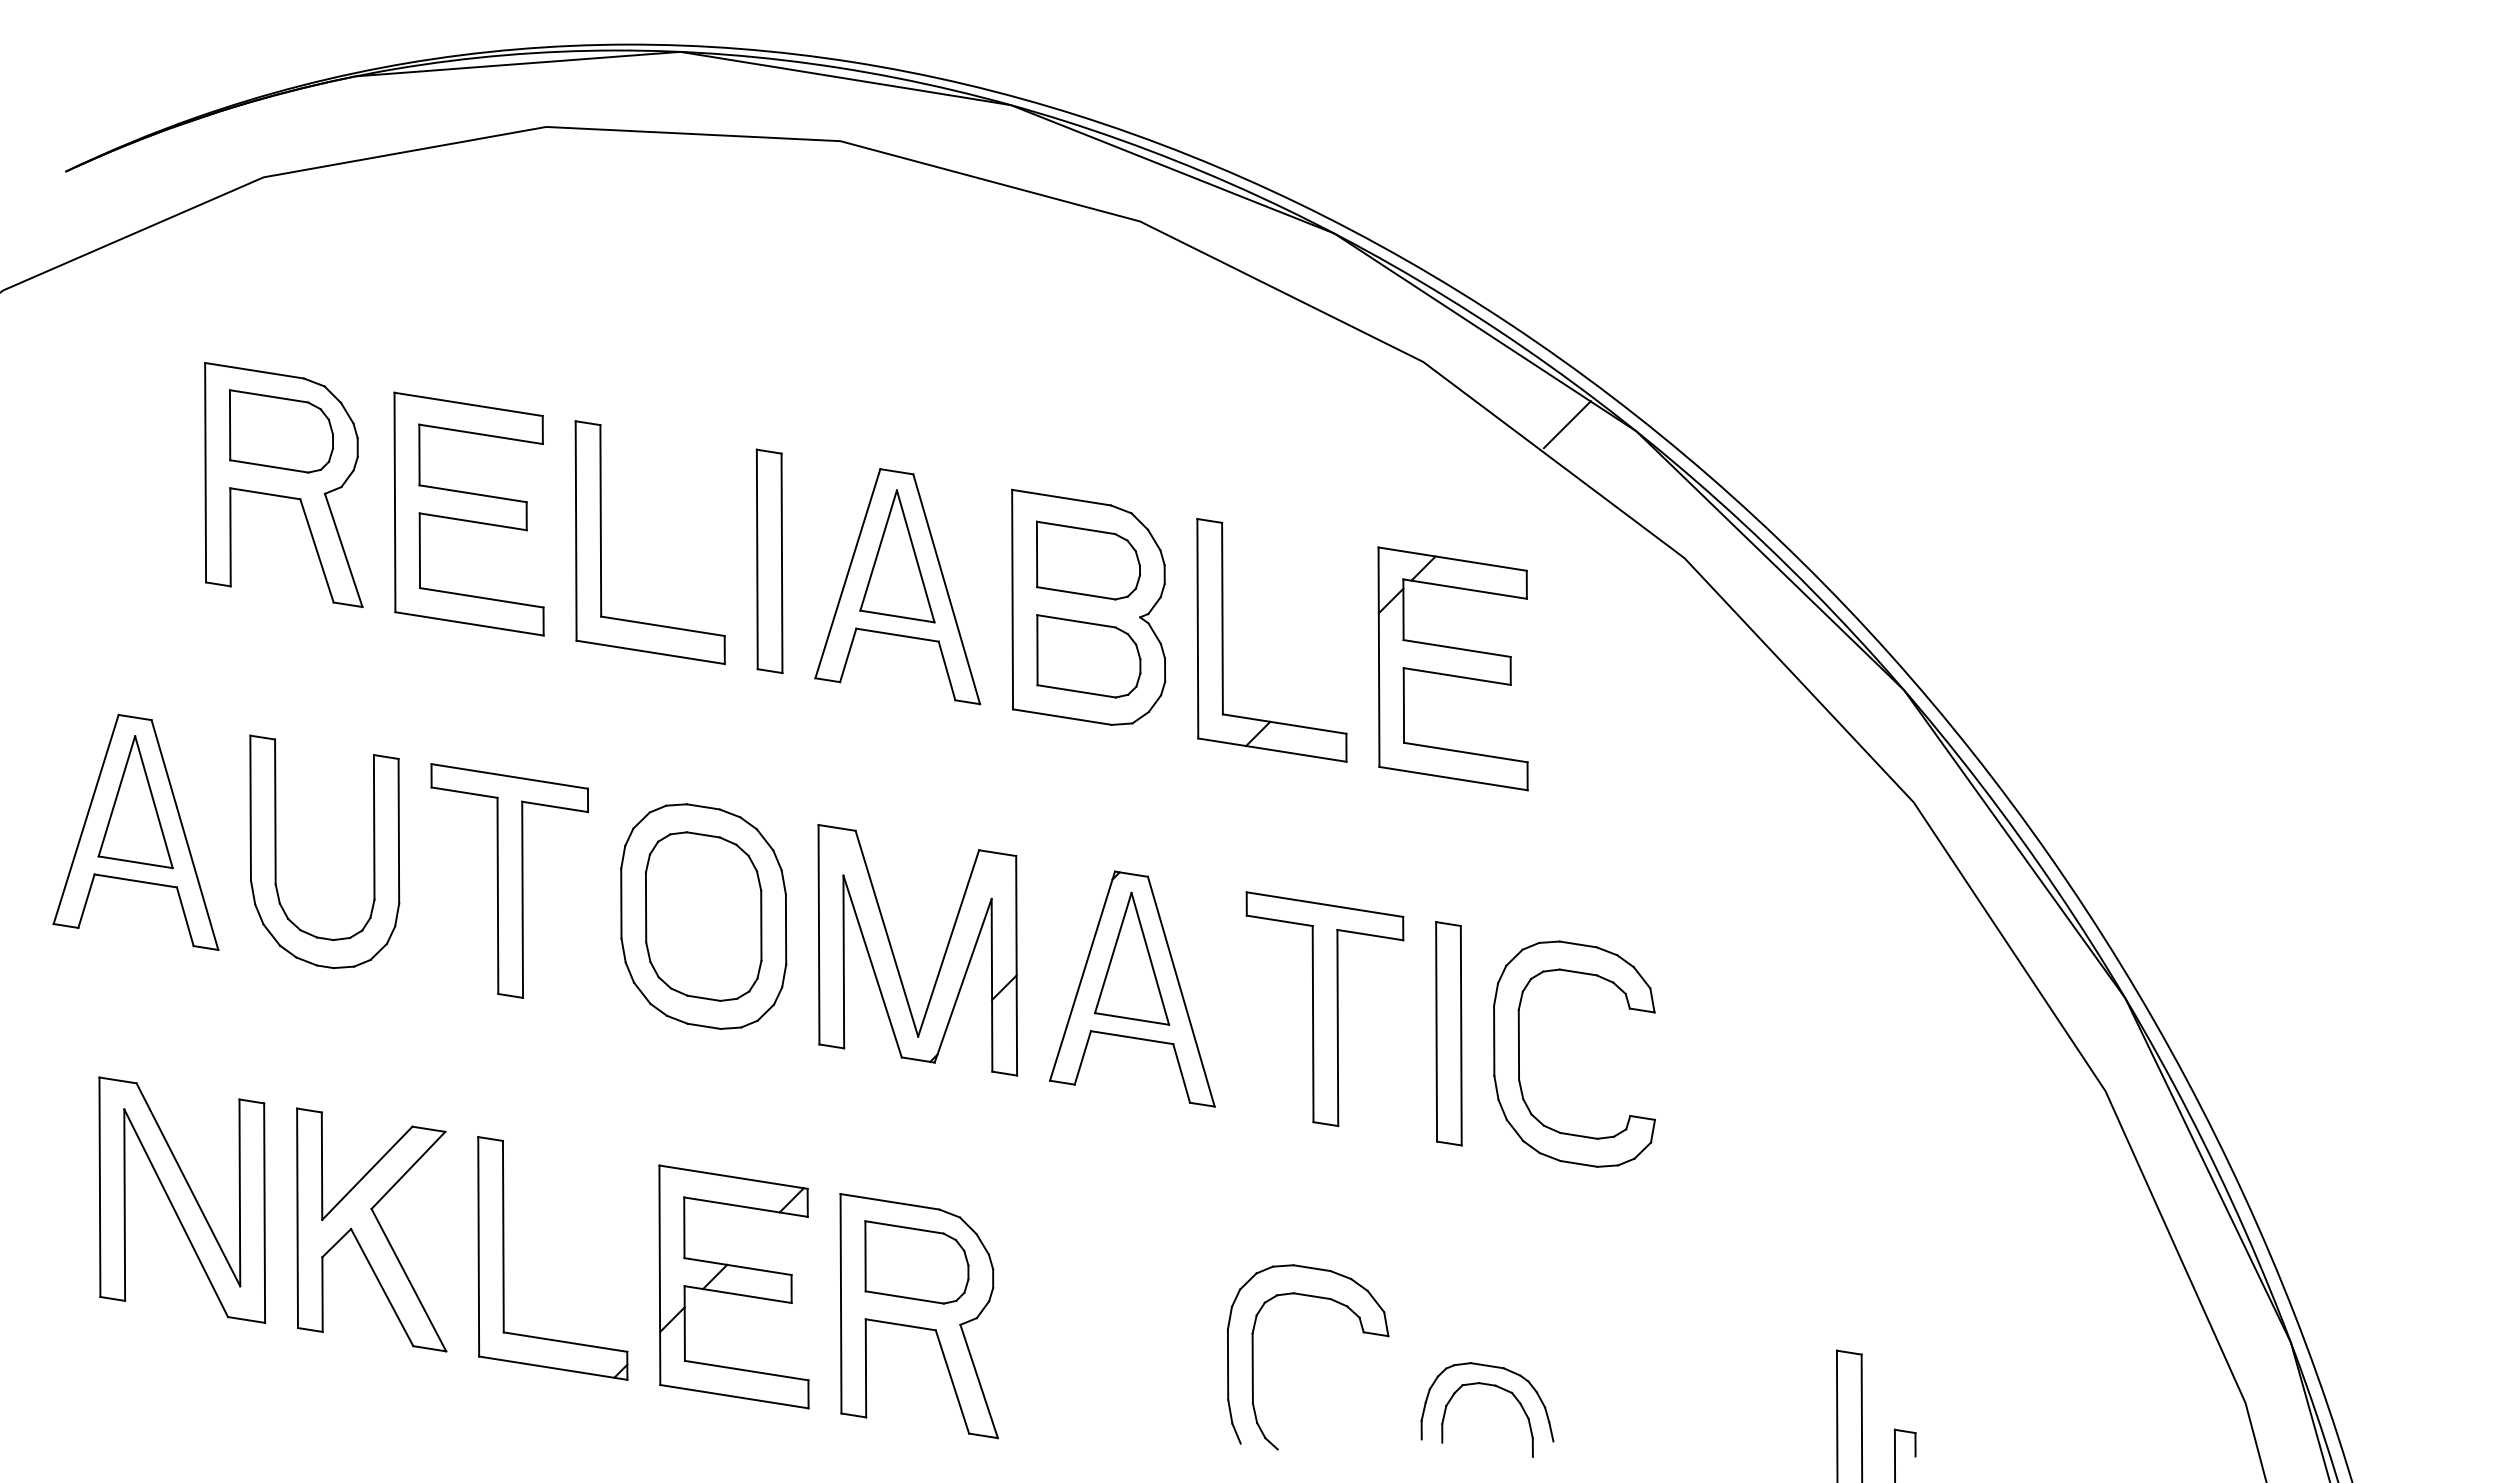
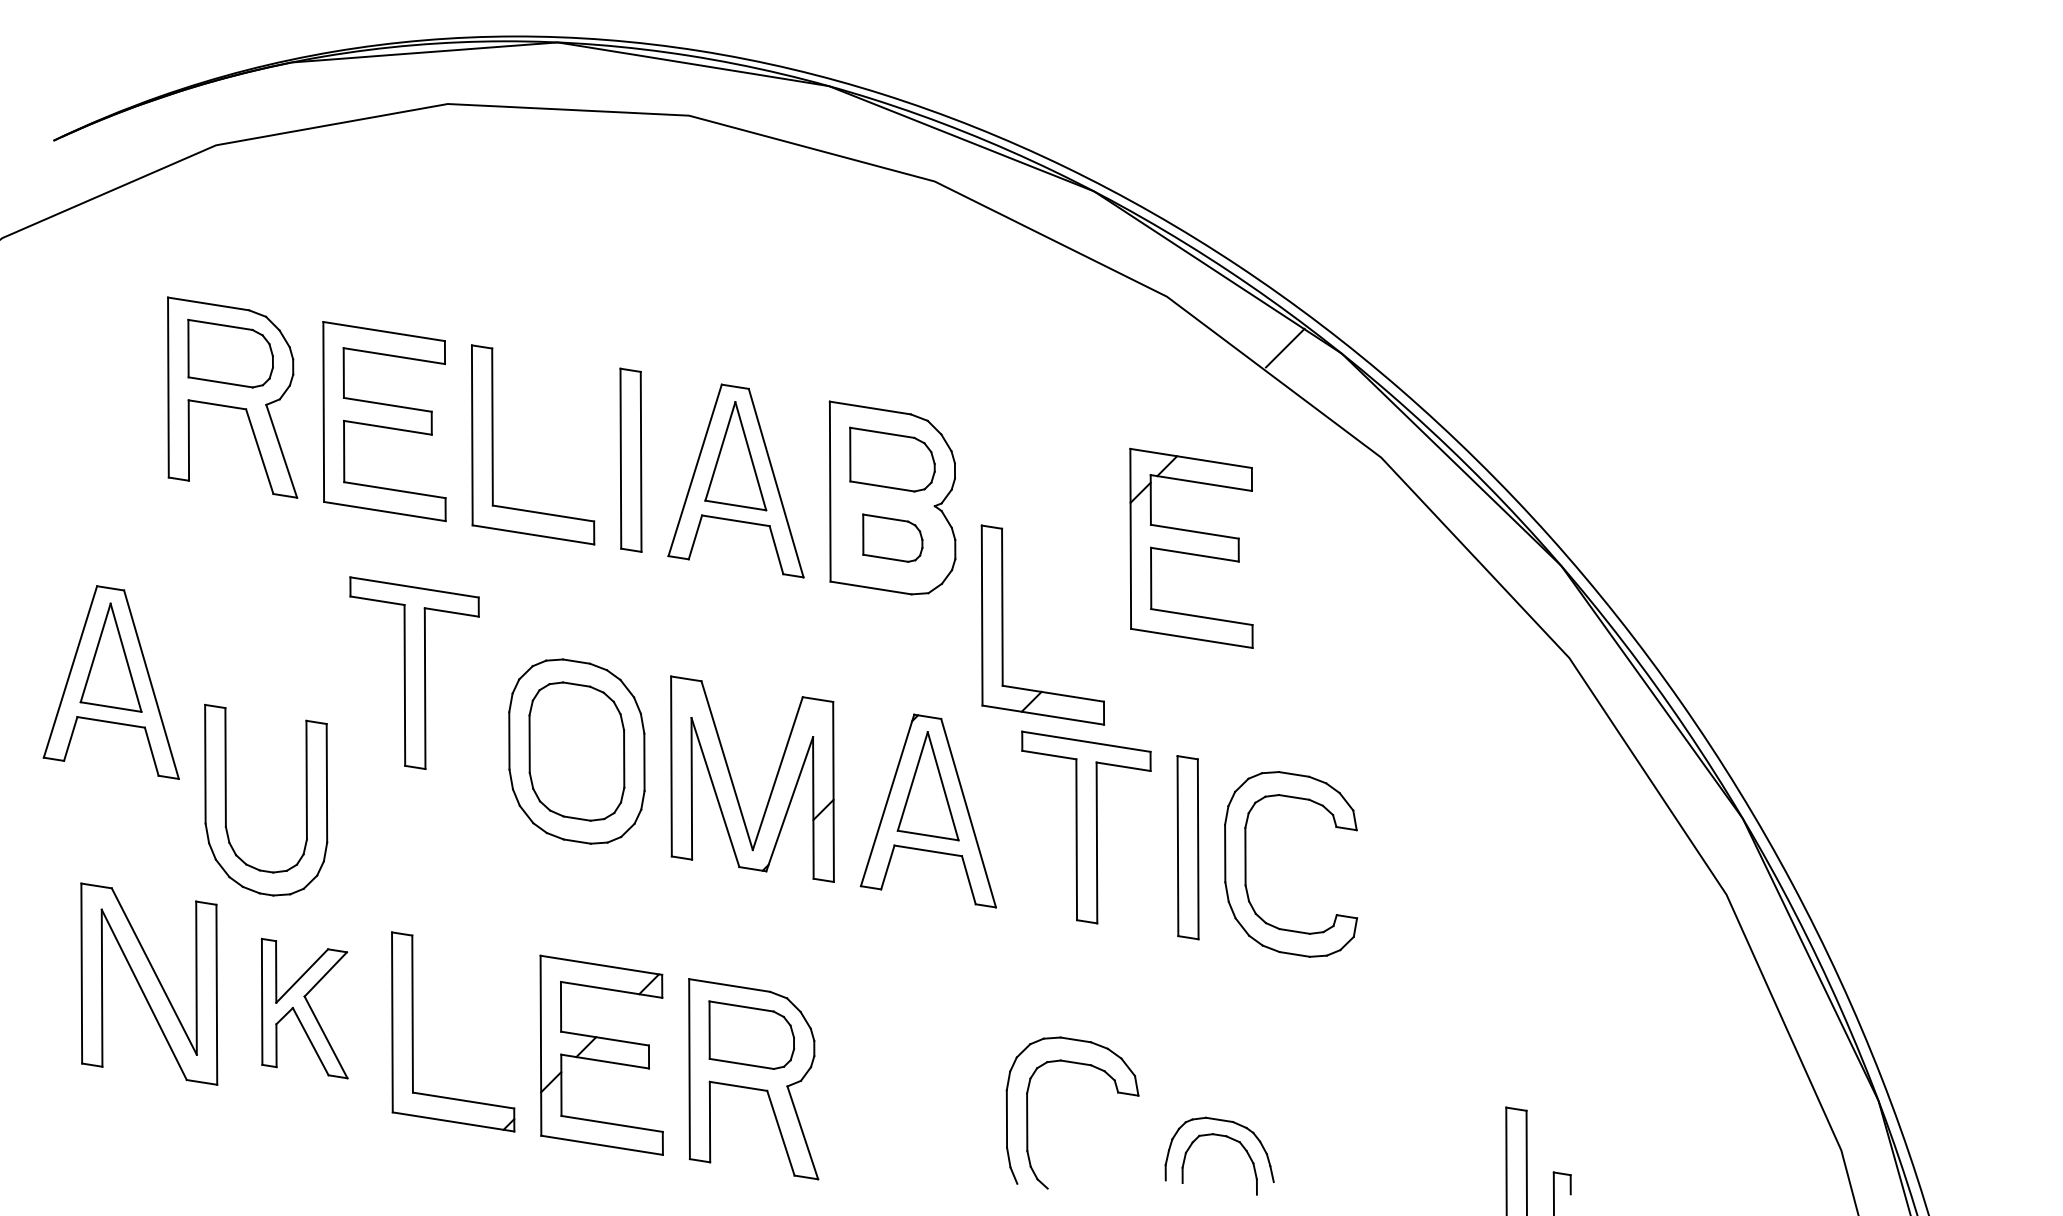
part: (1223, 640) -> (1003, 625), moved
part: (1088, 656) -> (892, 538), size x0.7
part: (276, 851) -> (226, 799), moved
part: (509, 880) -> (414, 672), moved
part: (371, 1229) -> (304, 1008), size x0.7

